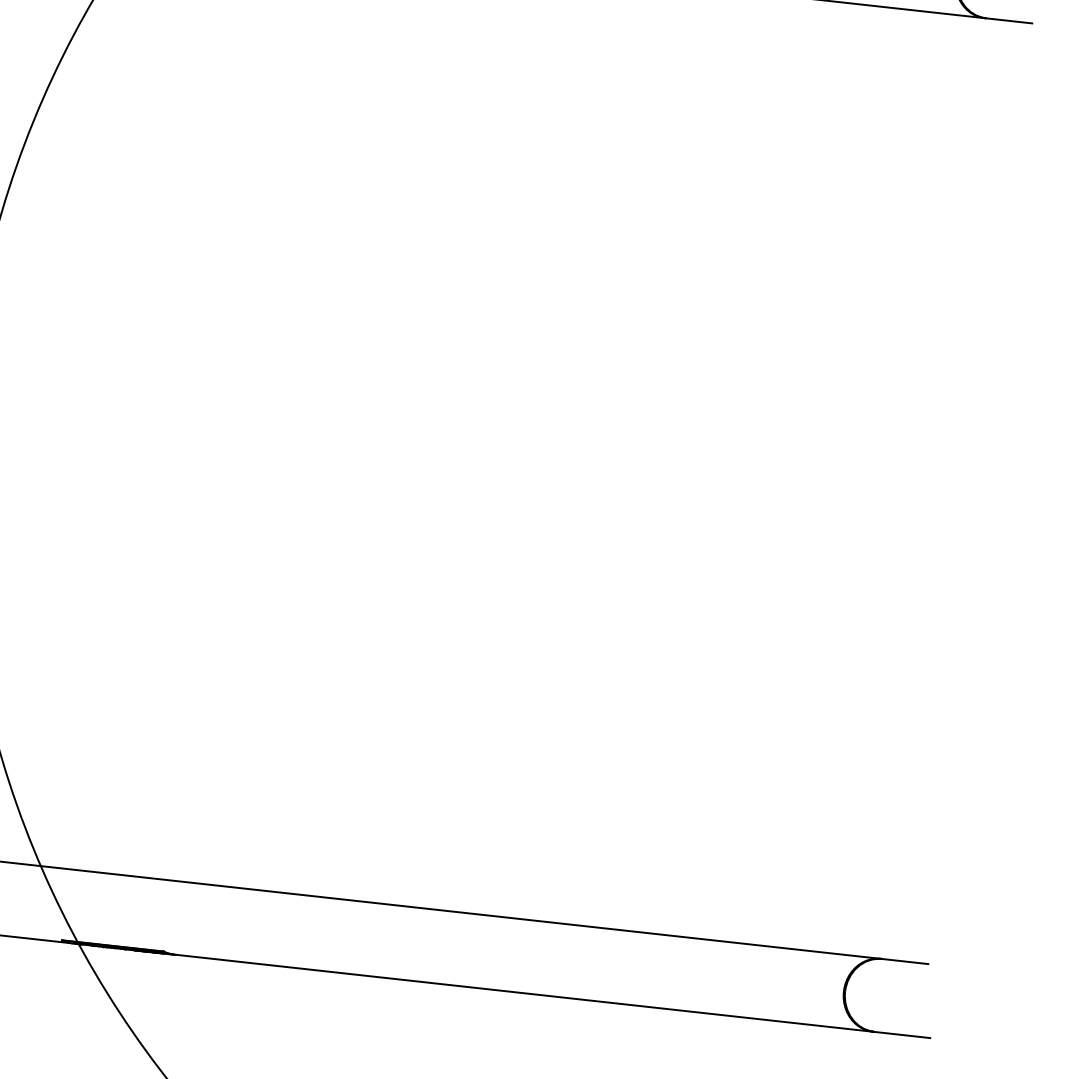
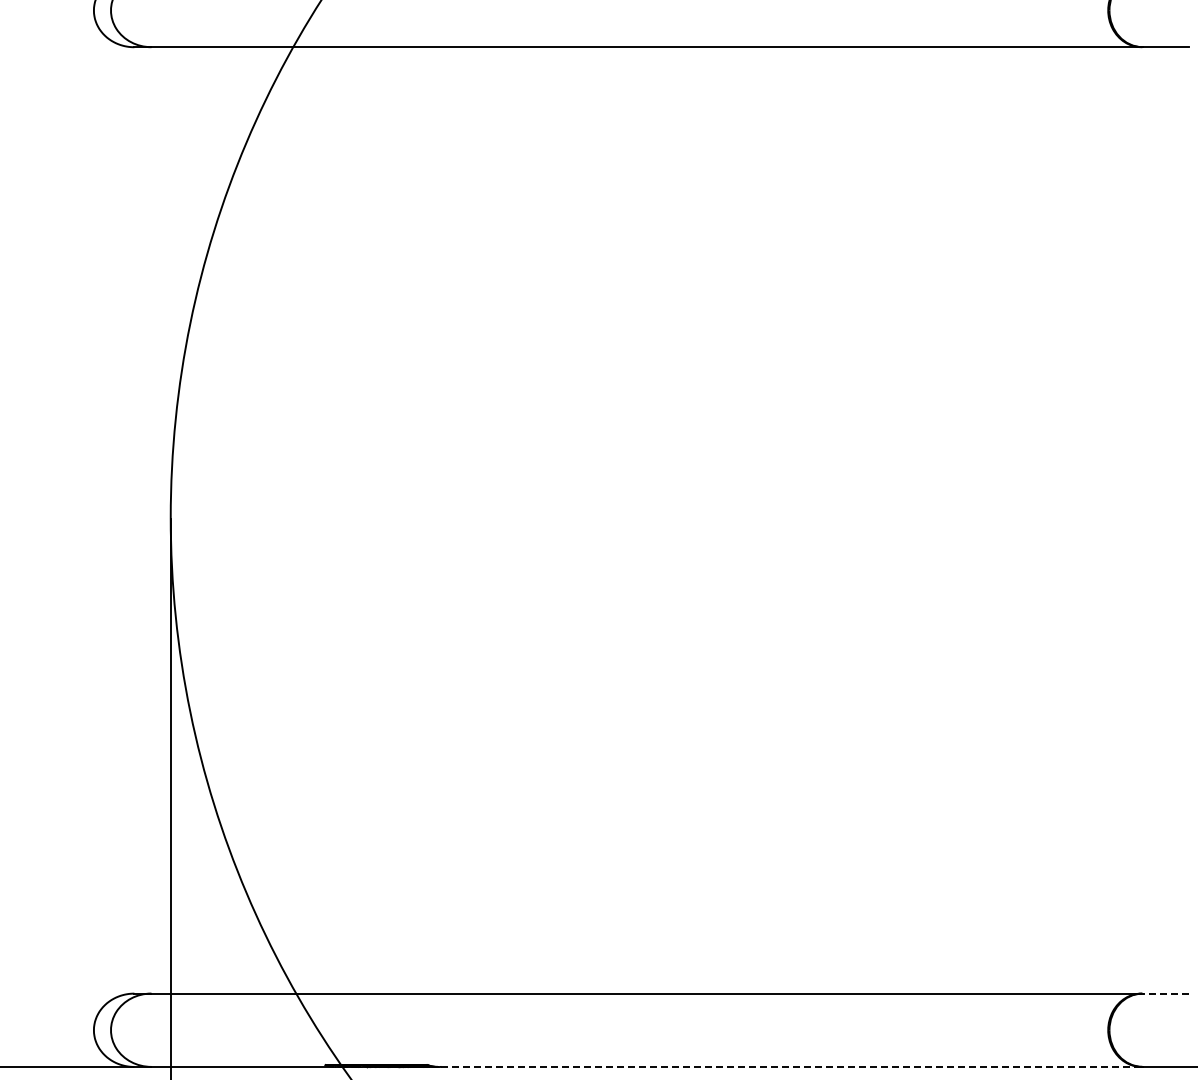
line: (904, 961) -> (1165, 993), solid -> dashed
line: (523, 992) -> (789, 1066), solid -> dashed

